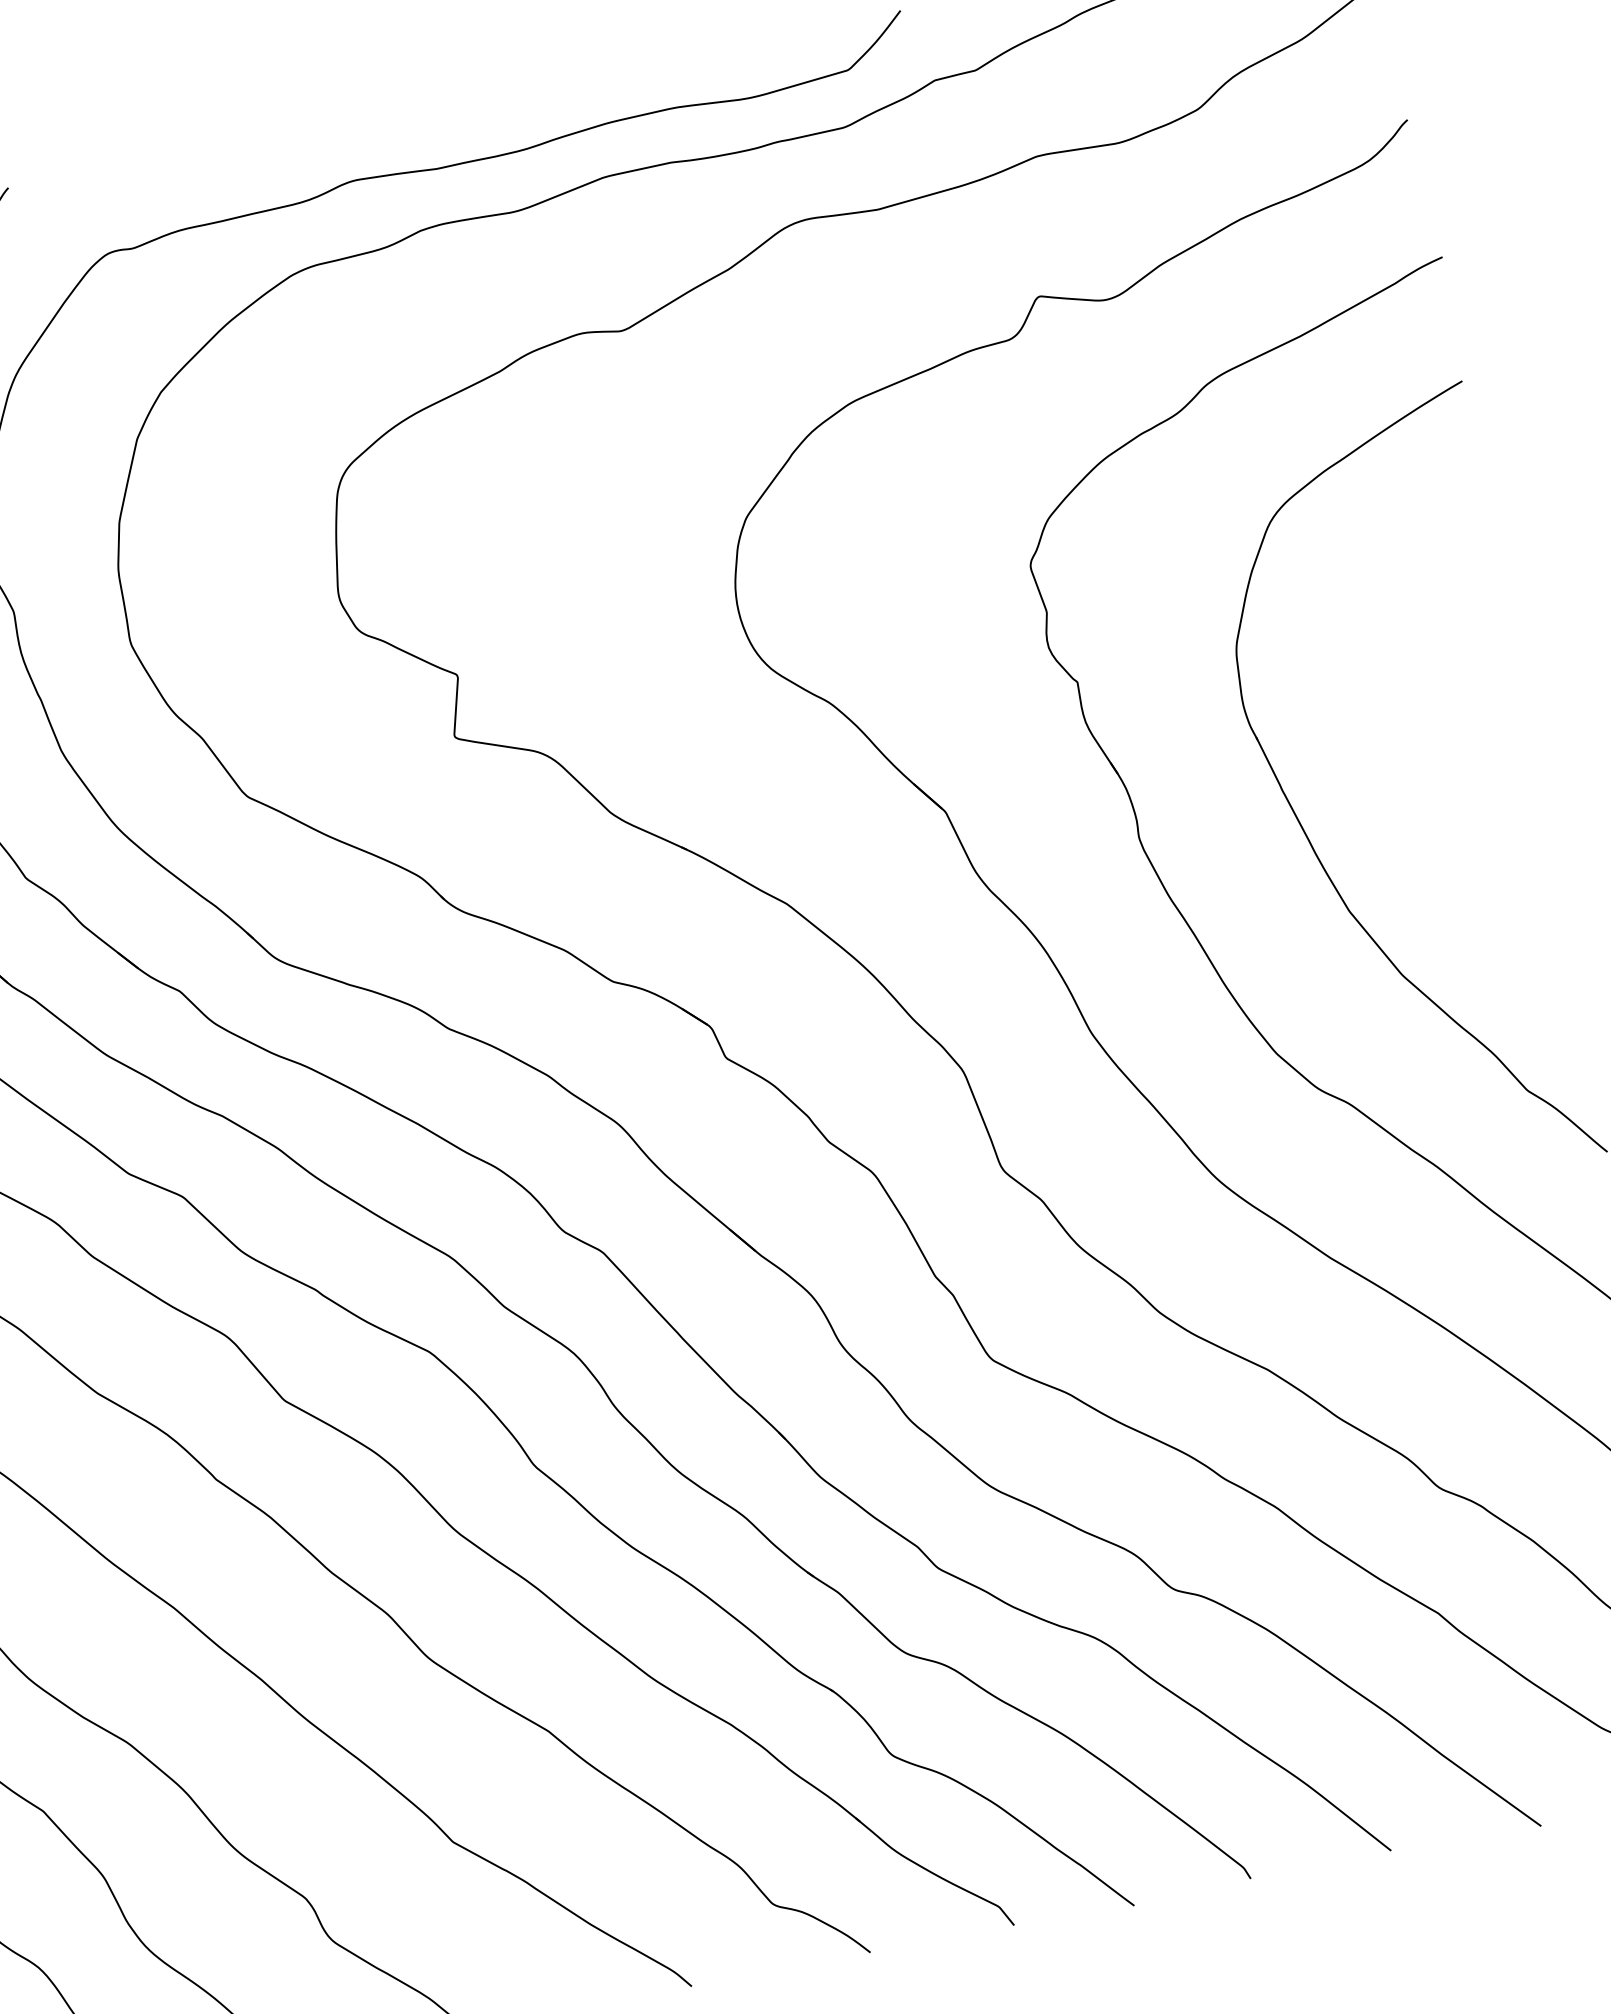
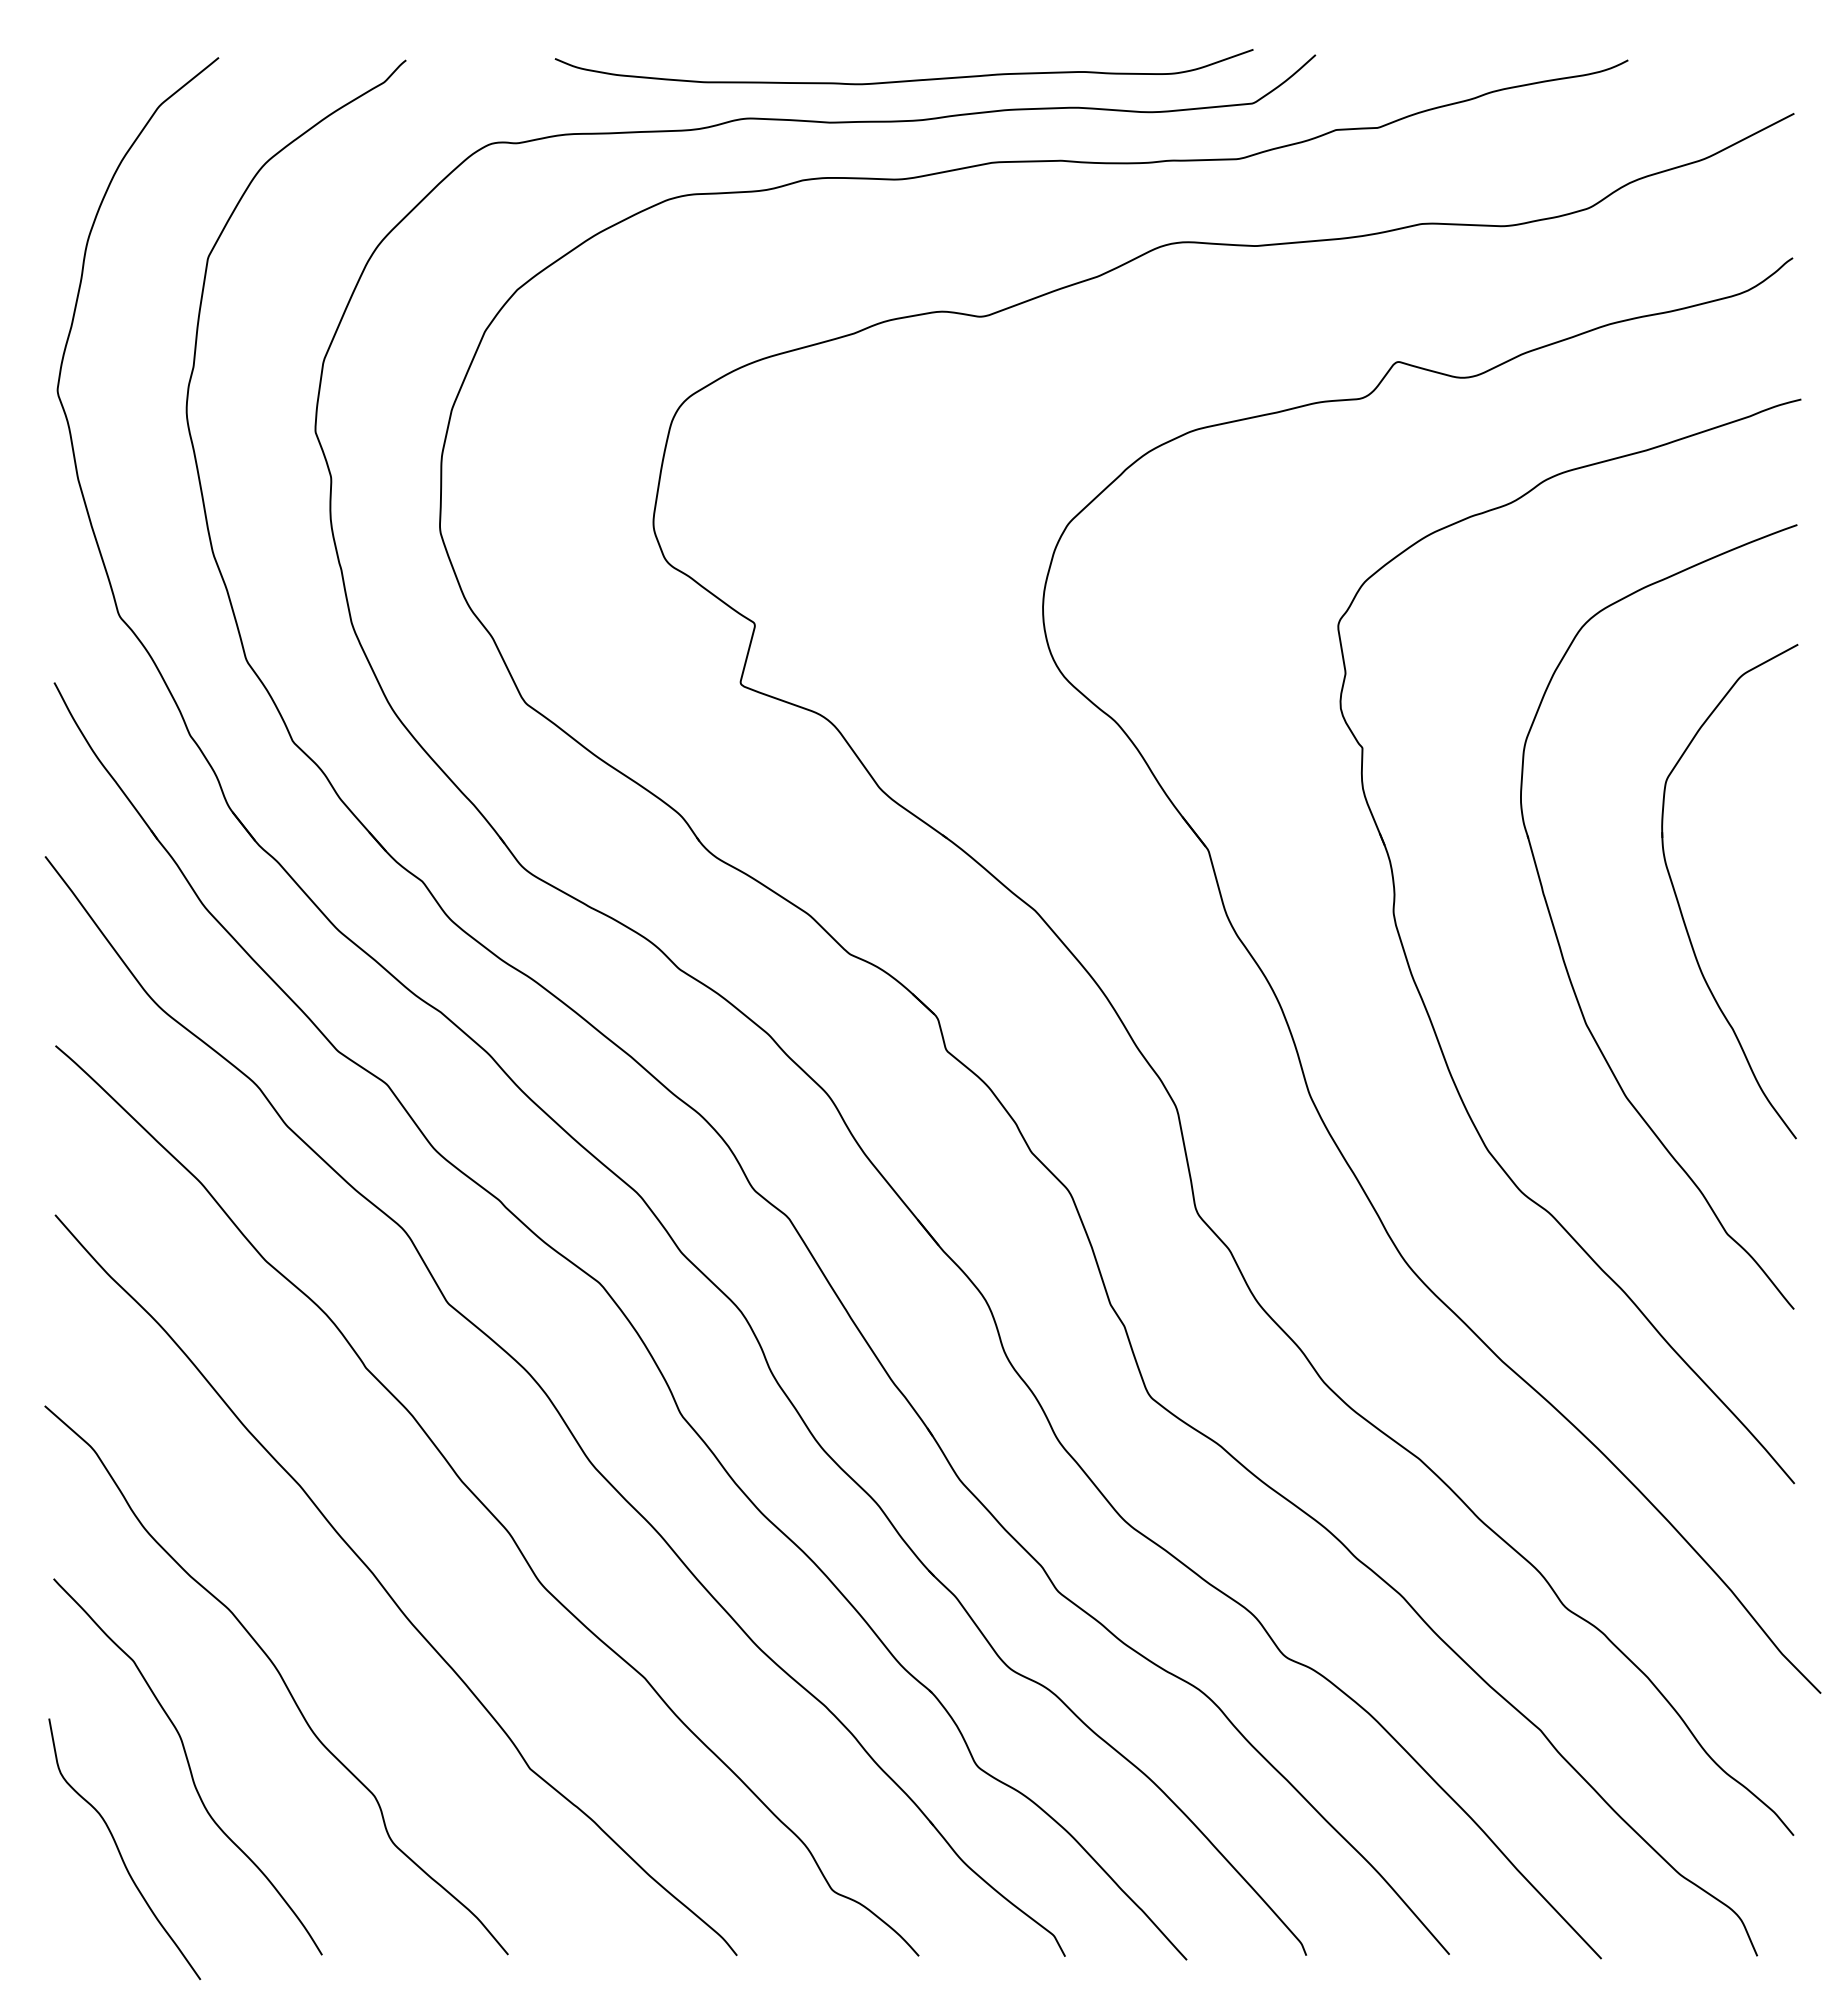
curve: (500, 113) -> (903, 80), added
part: (1419, 777) -> (1680, 906), added

